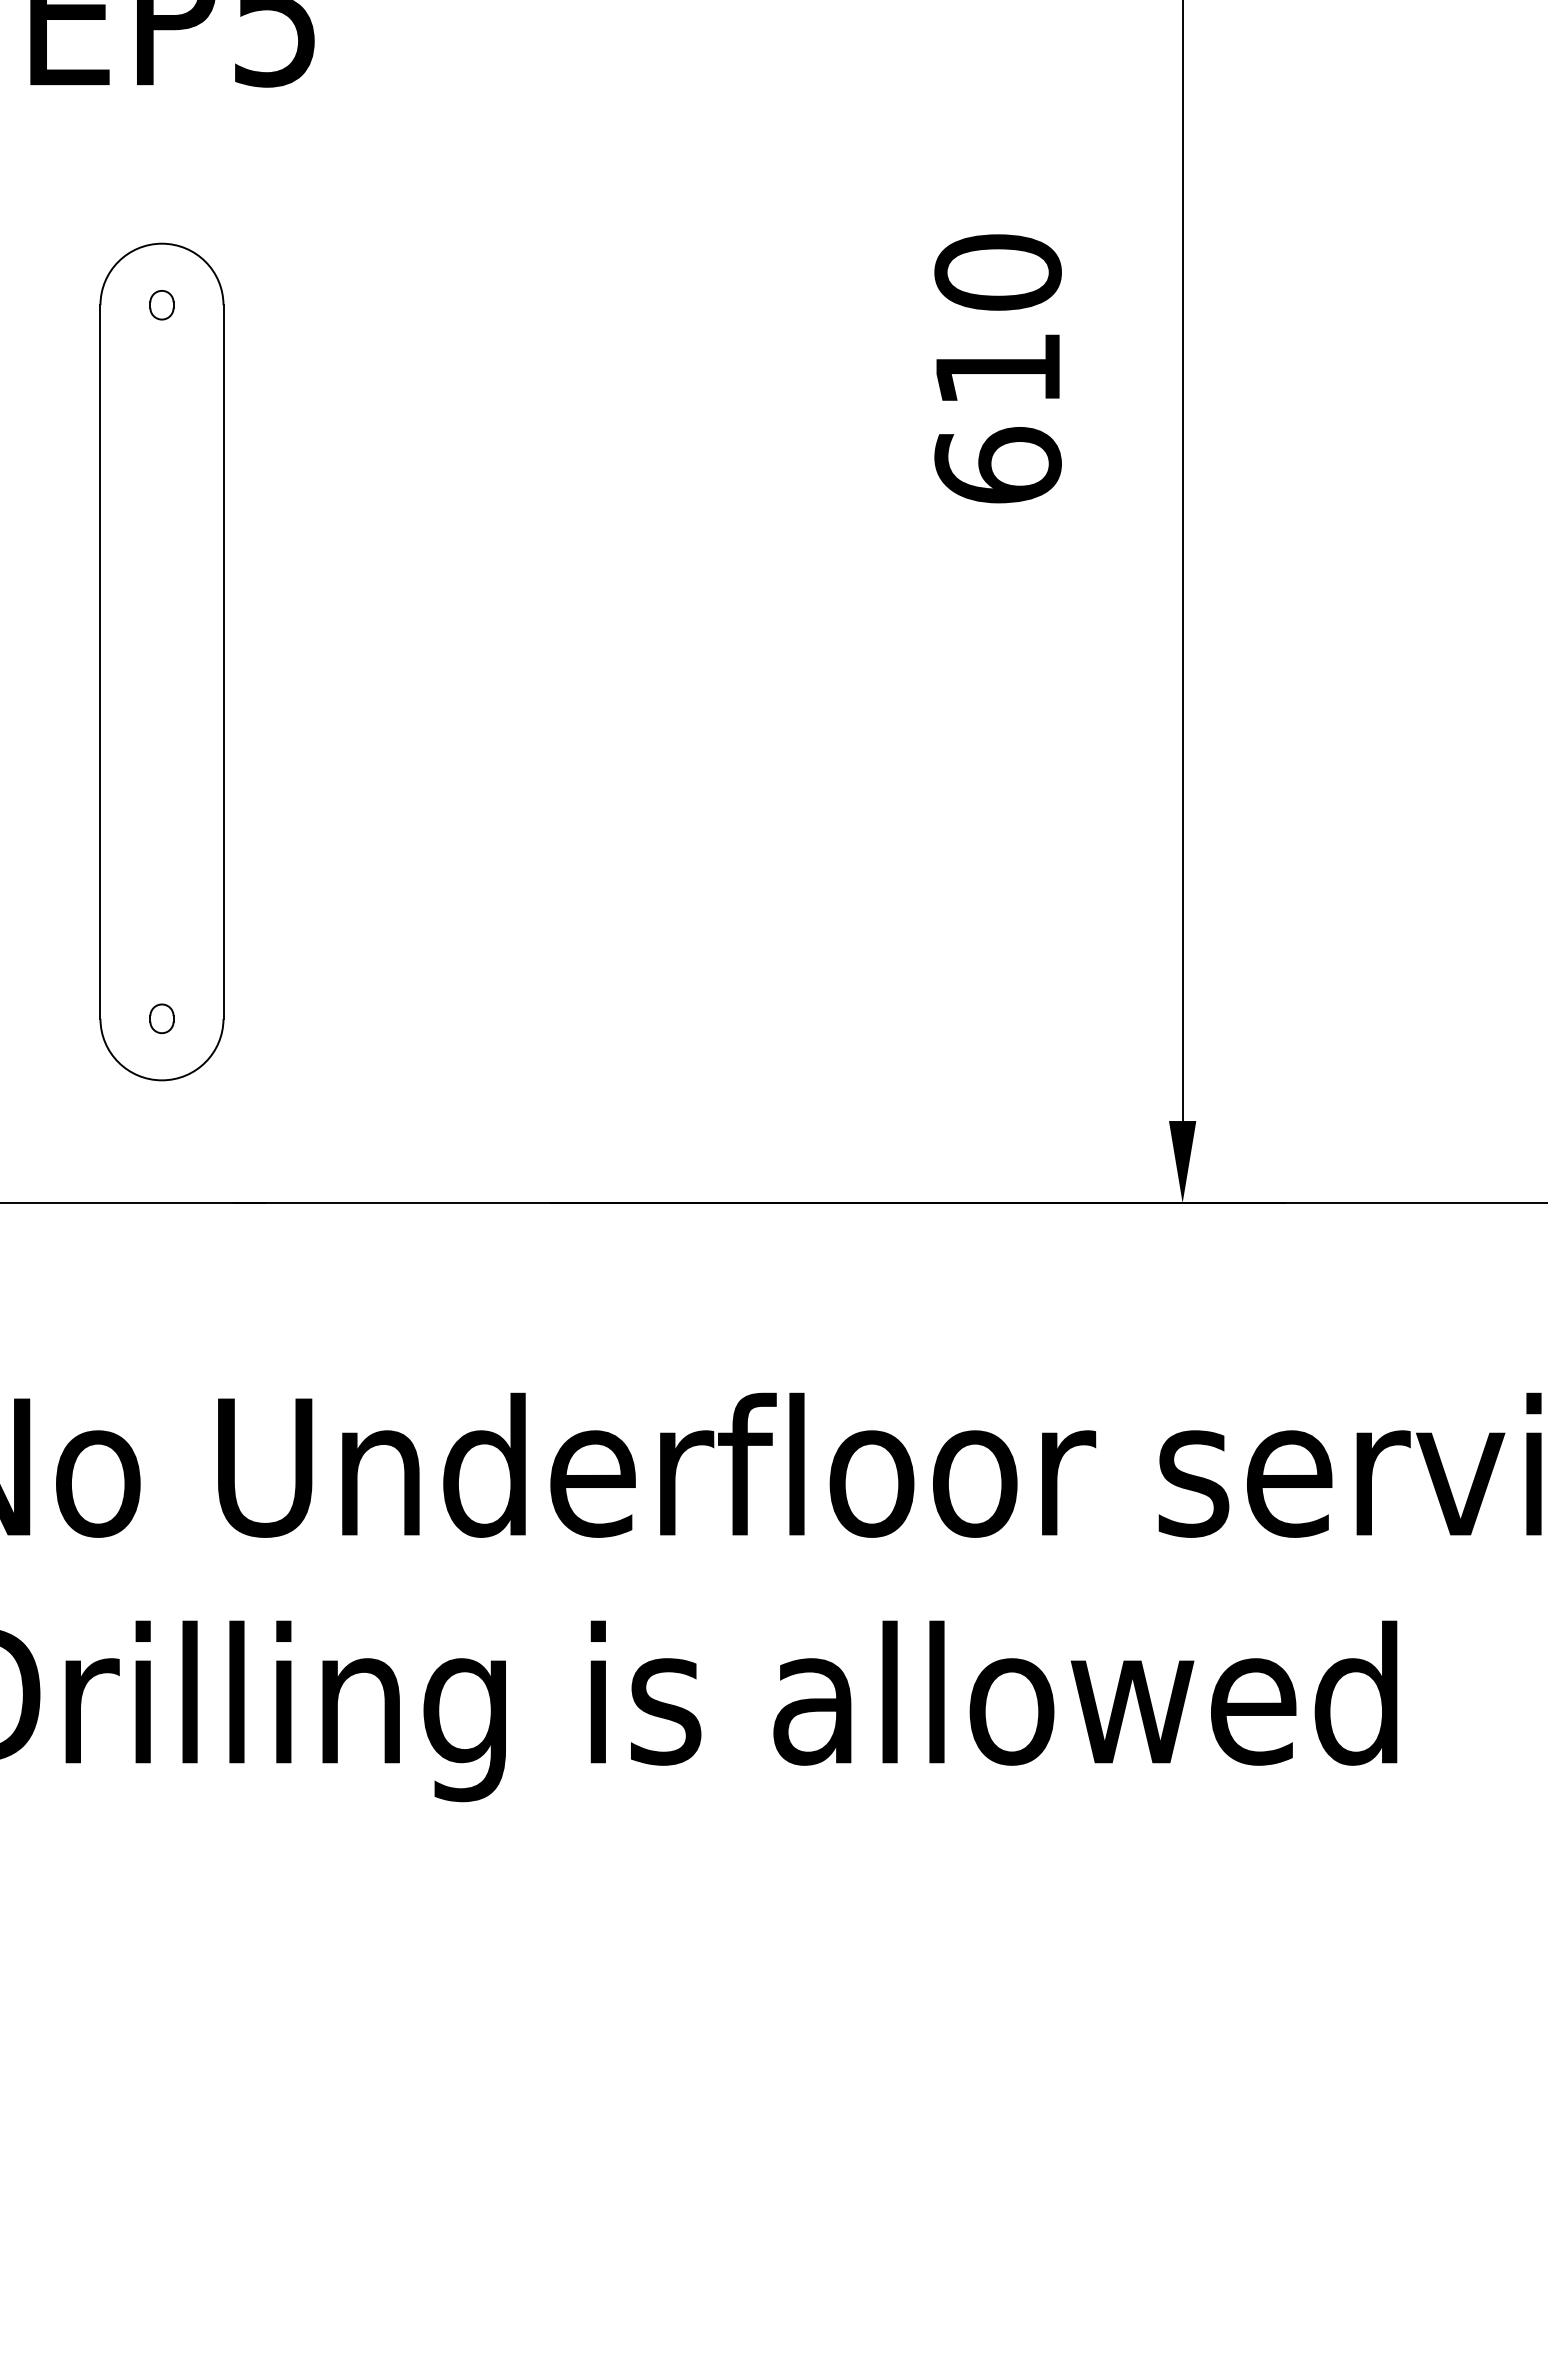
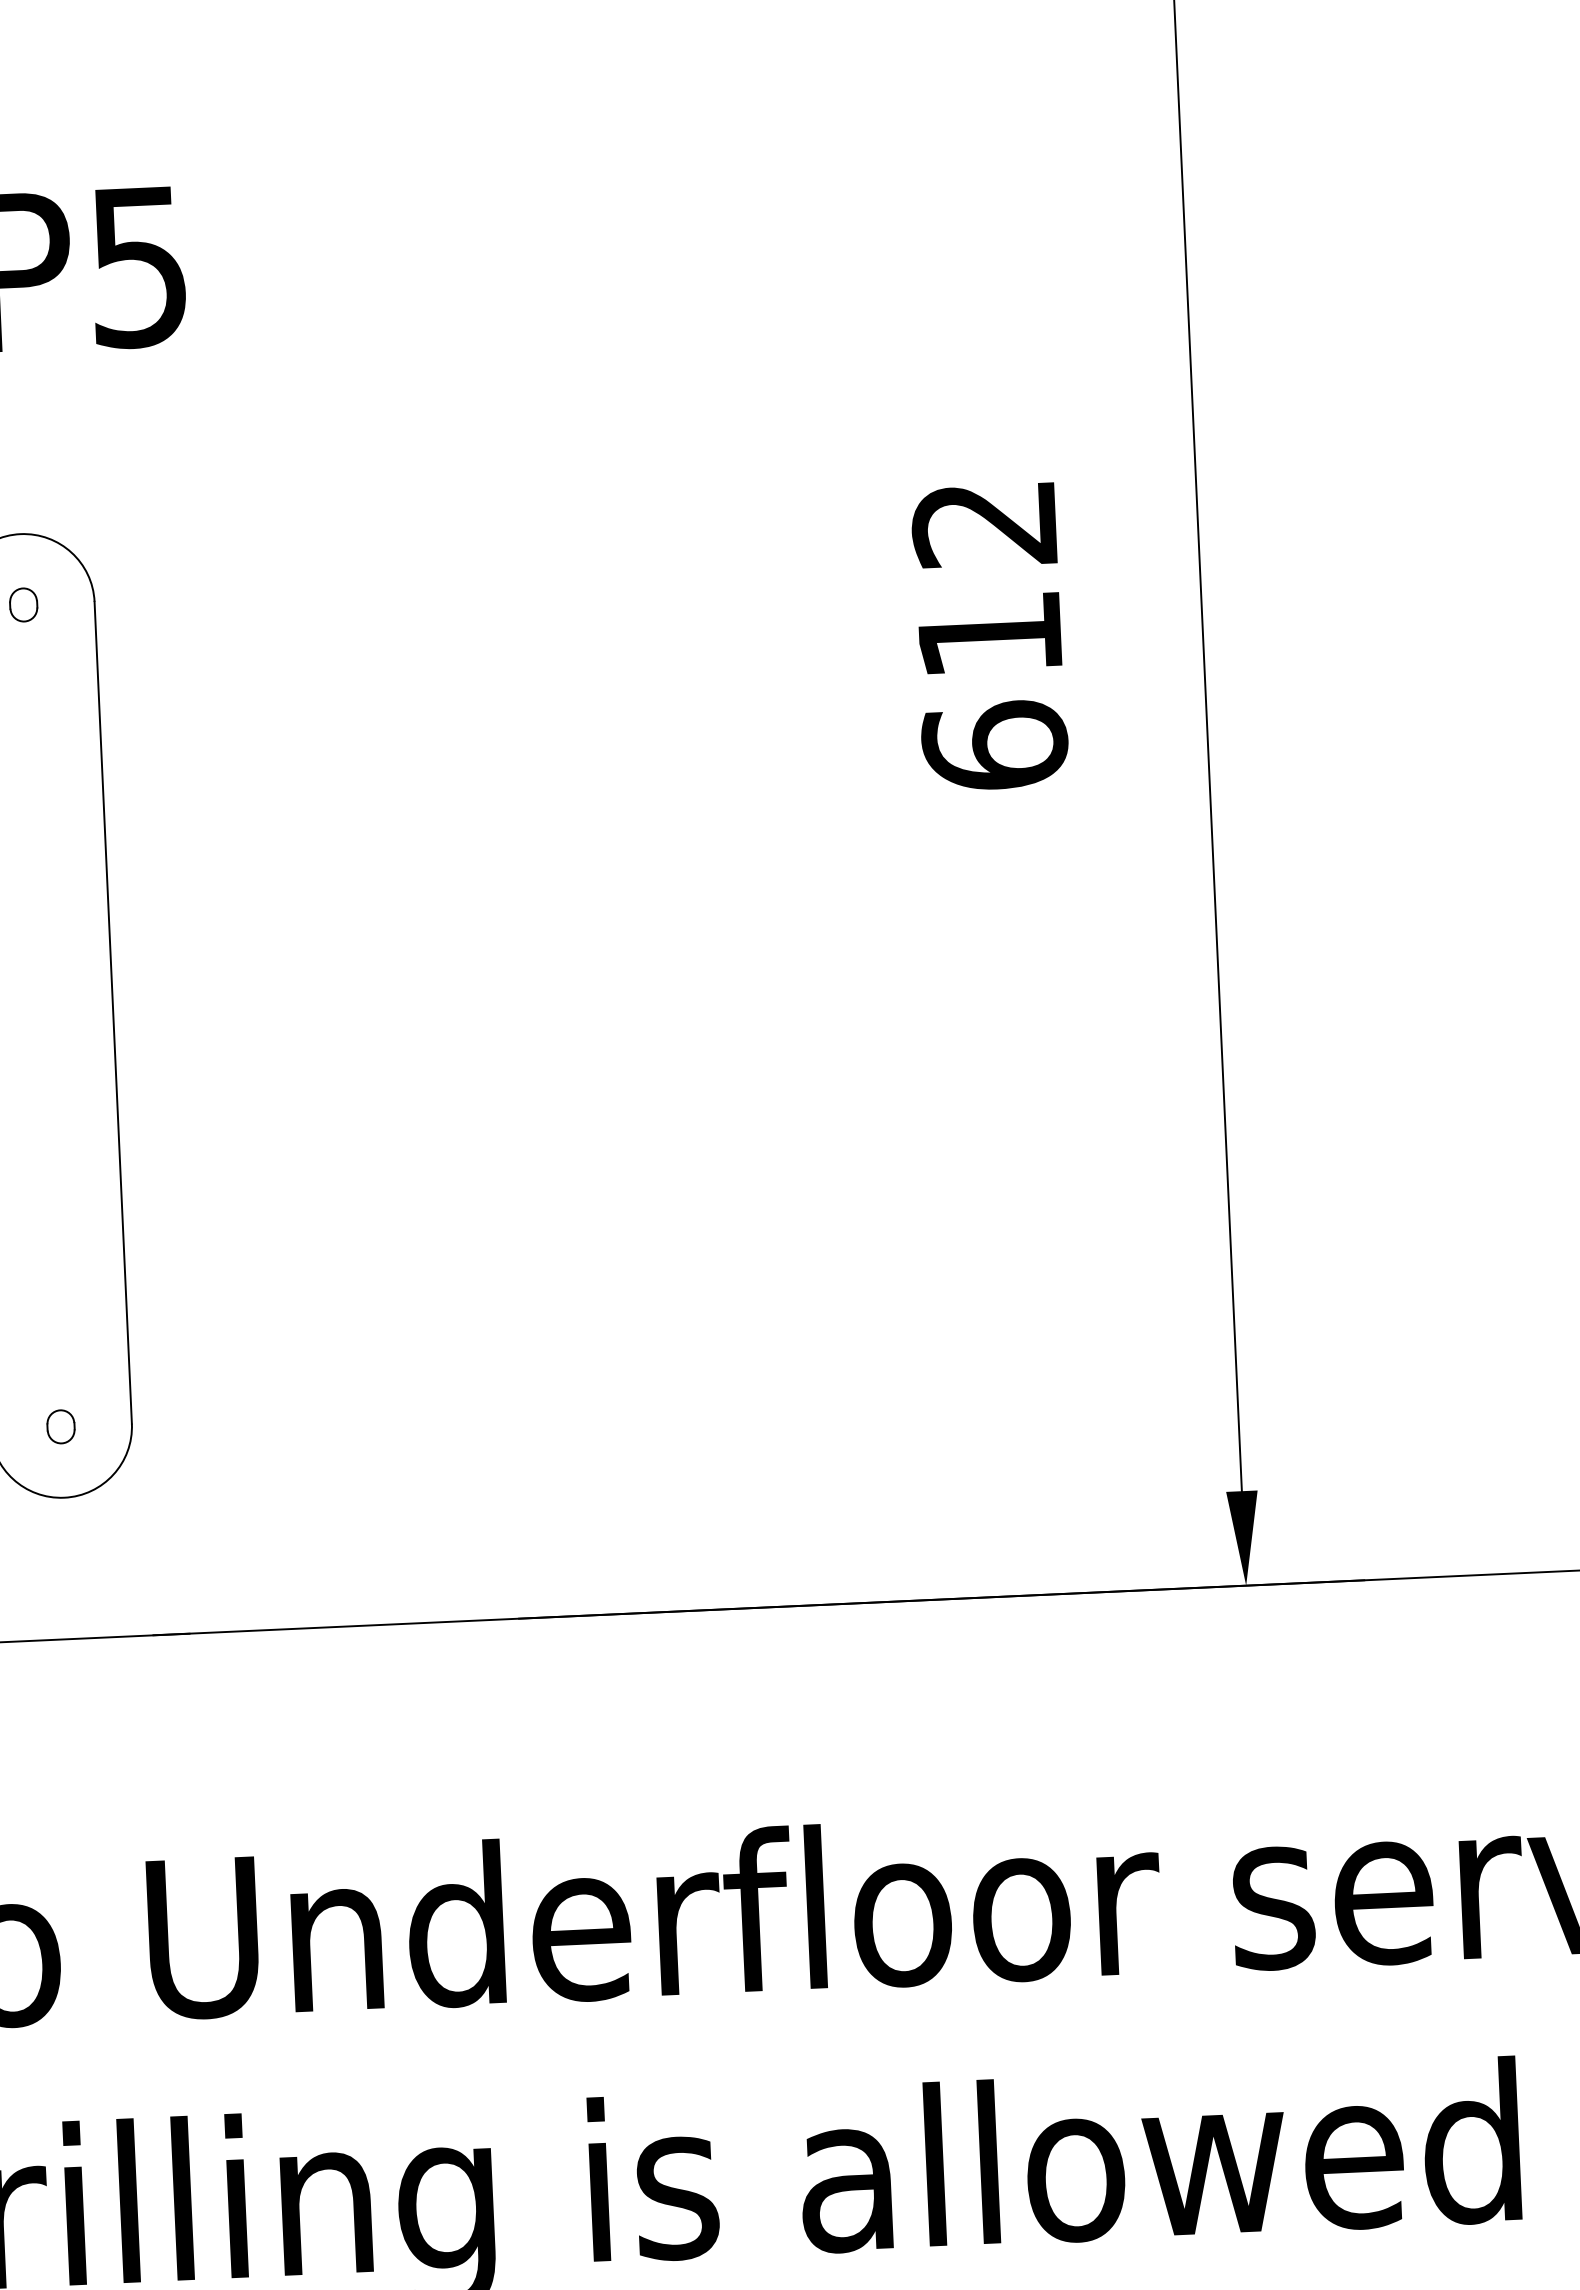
text: (997, 272) -> (984, 523), 610 -> 612

